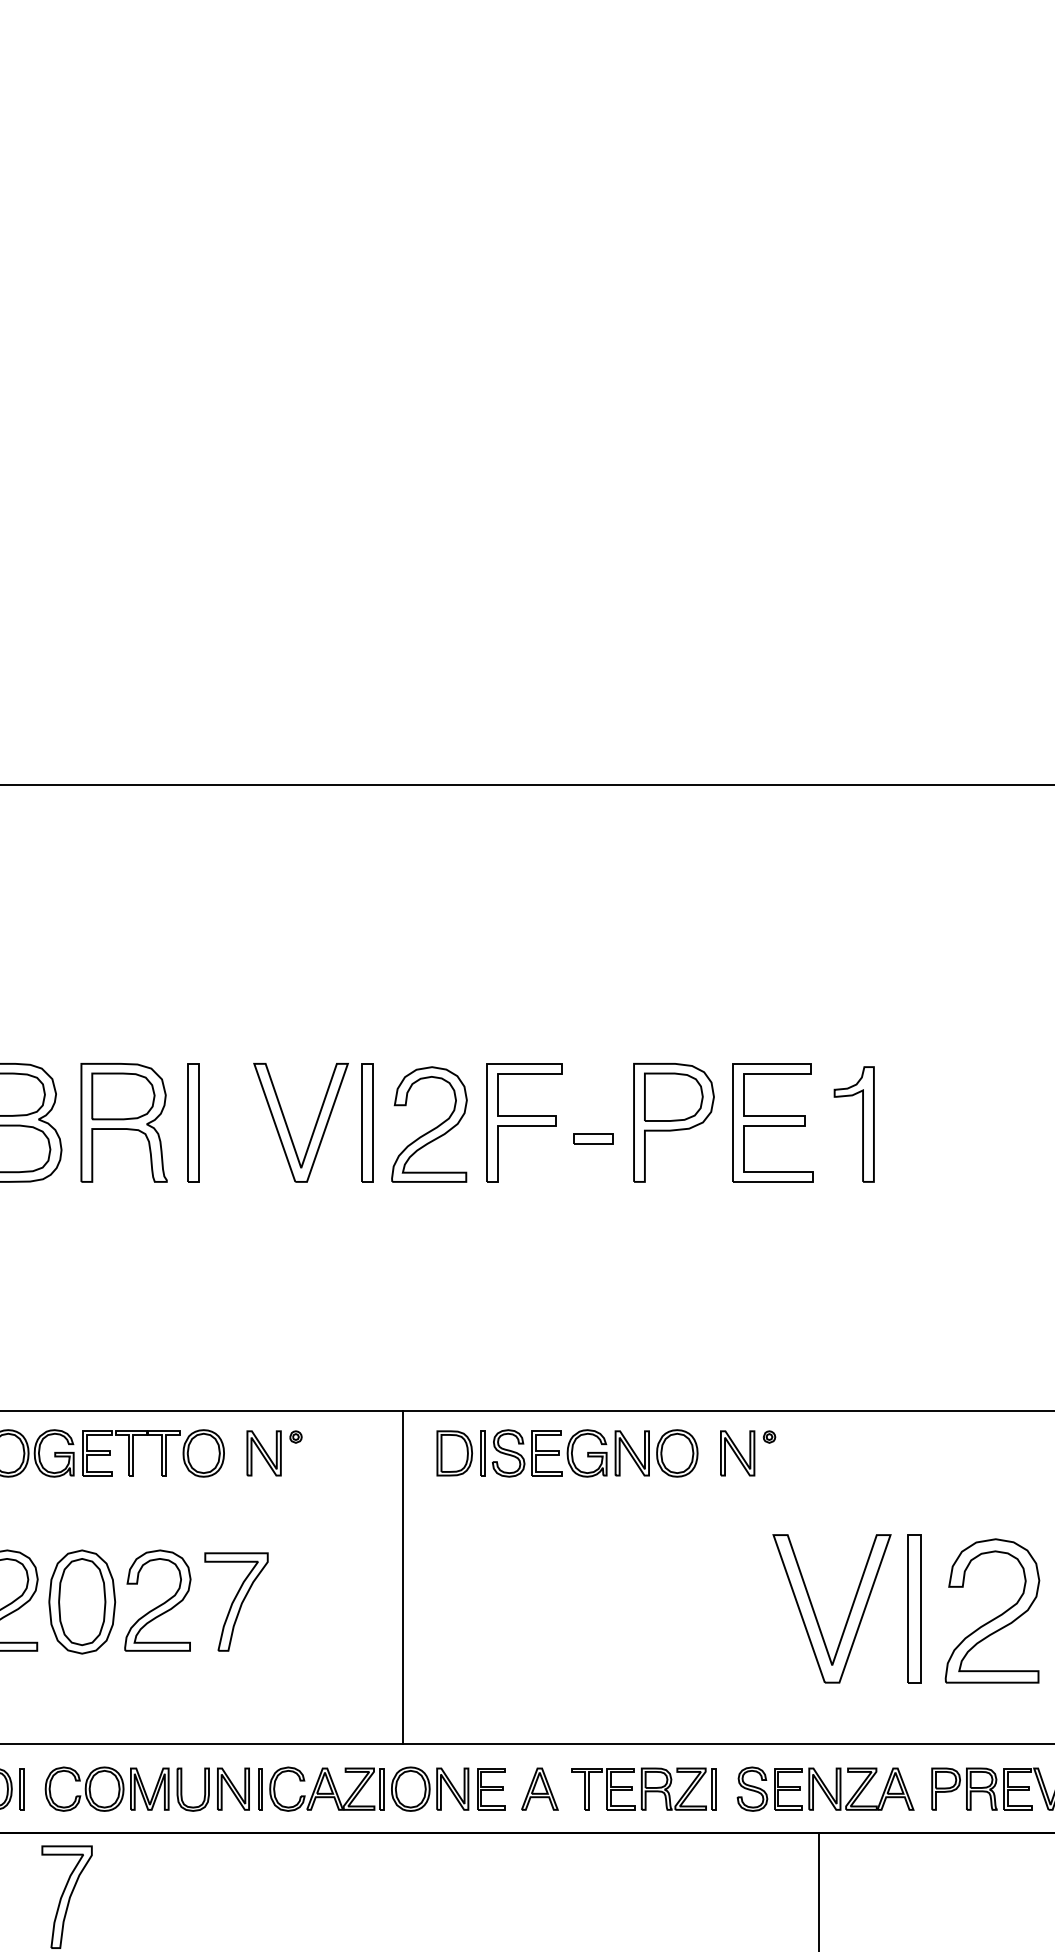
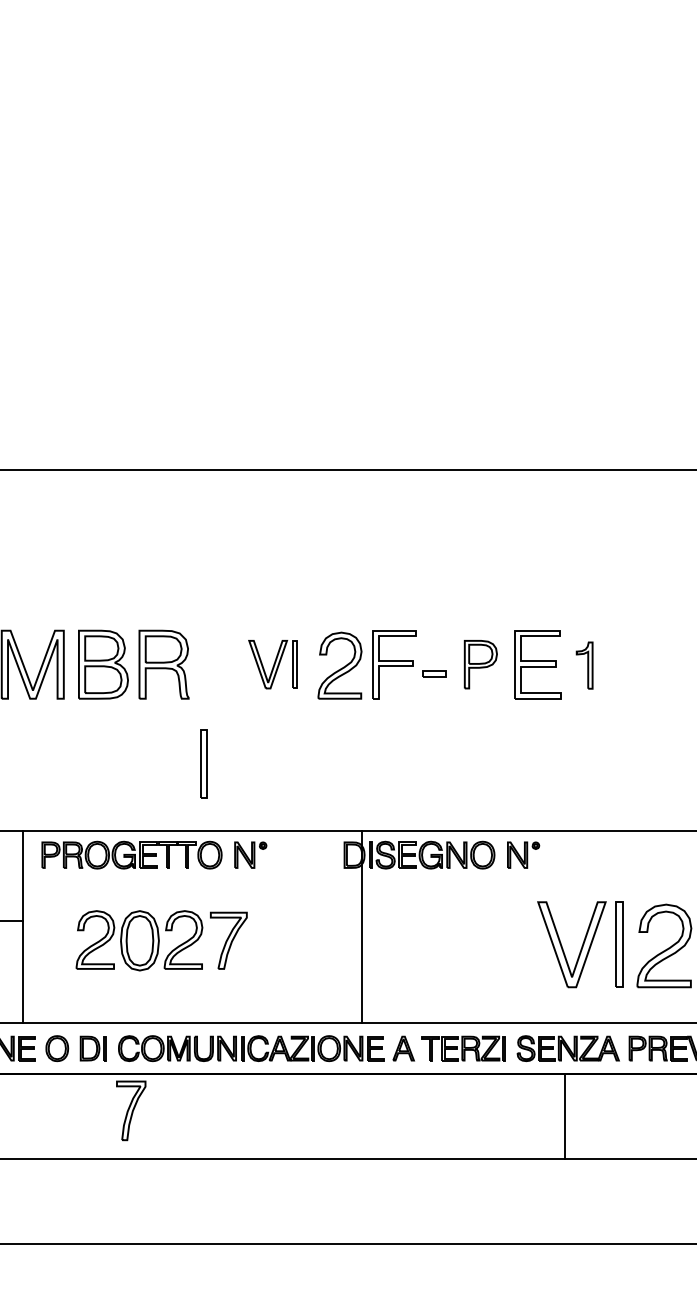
part: (192, 1122) -> (203, 763), moved
part: (312, 1122) -> (272, 664), size x0.7
part: (673, 1122) -> (480, 664), size x0.7
part: (853, 1124) -> (584, 665), size x0.7
line: (402, 1577) -> (361, 926), moved

